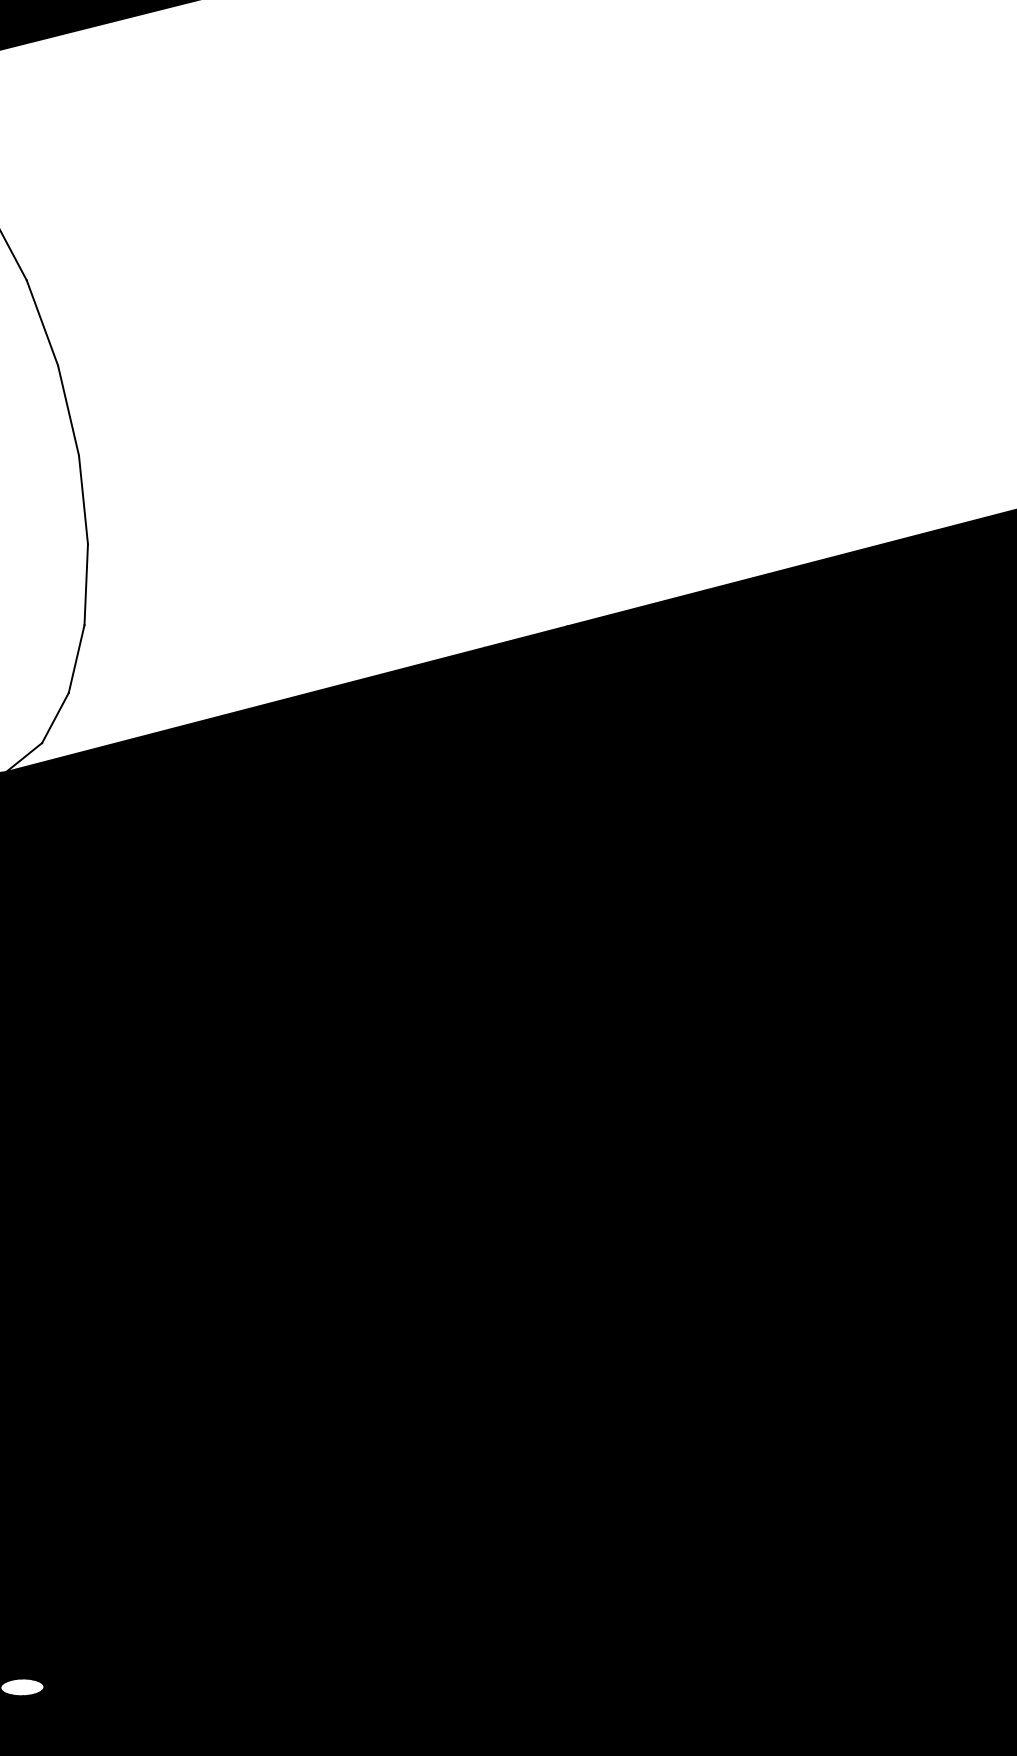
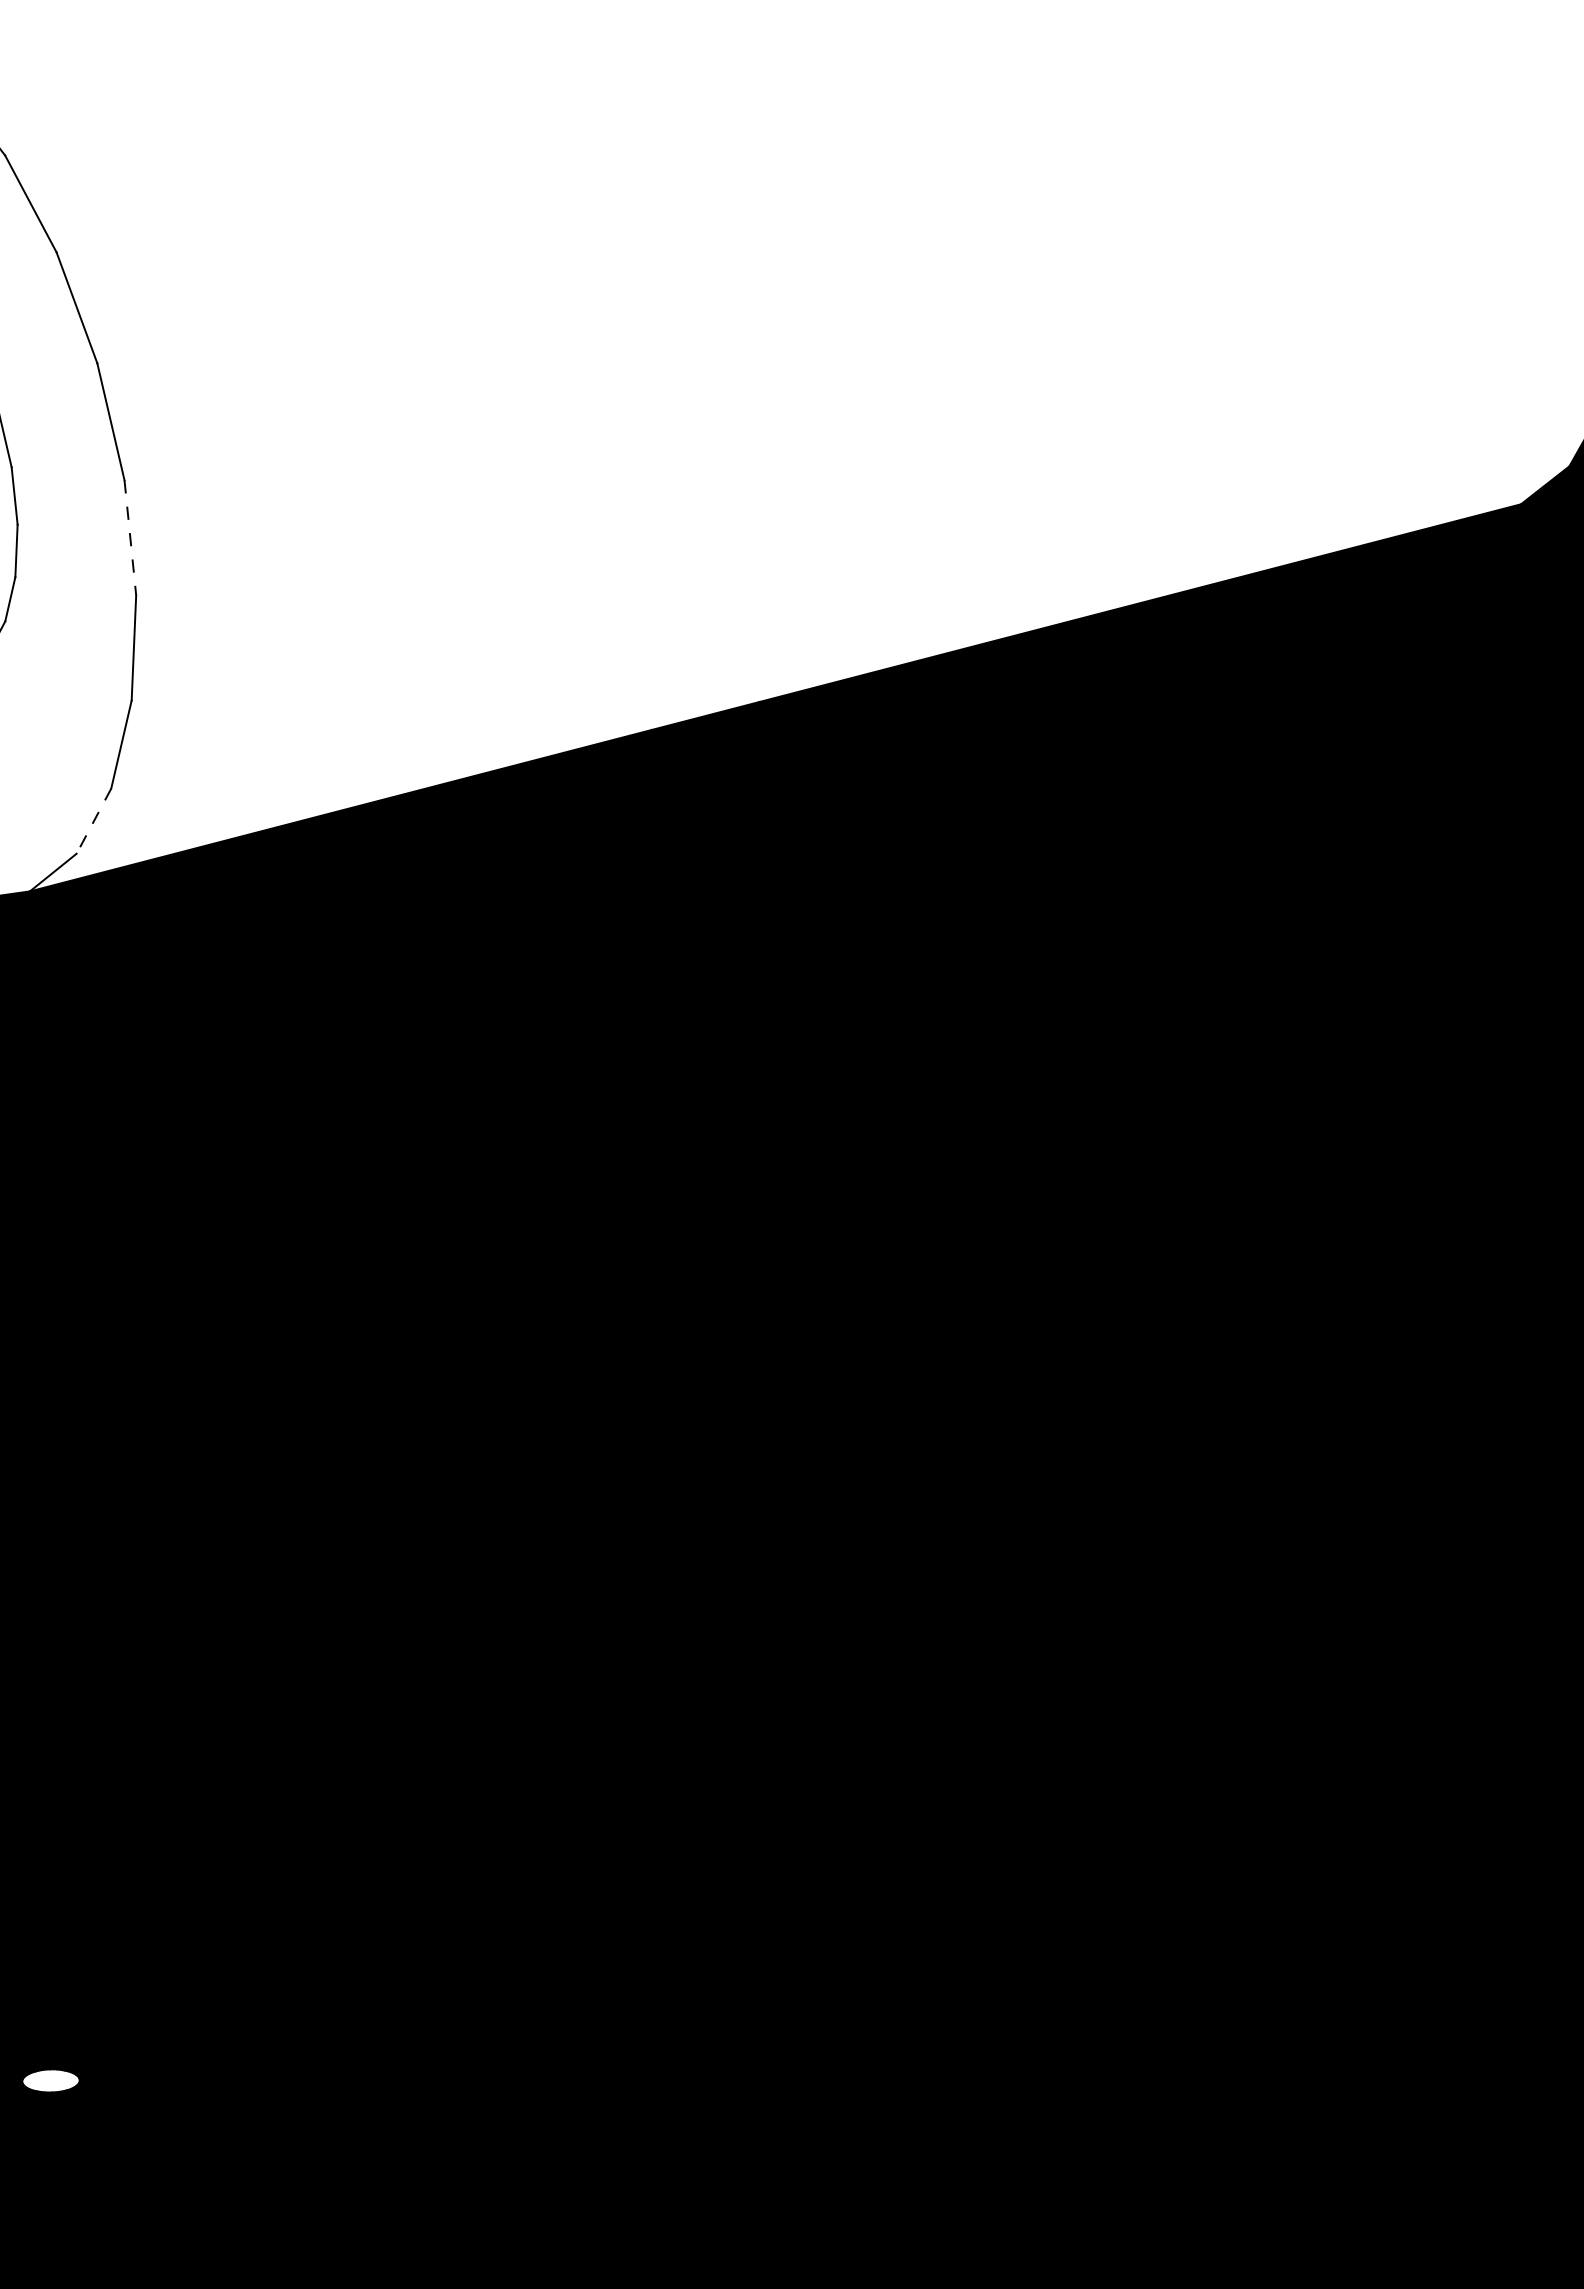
line: (83, 499) -> (130, 537), solid -> dashed
line: (55, 718) -> (93, 821), solid -> dashed

